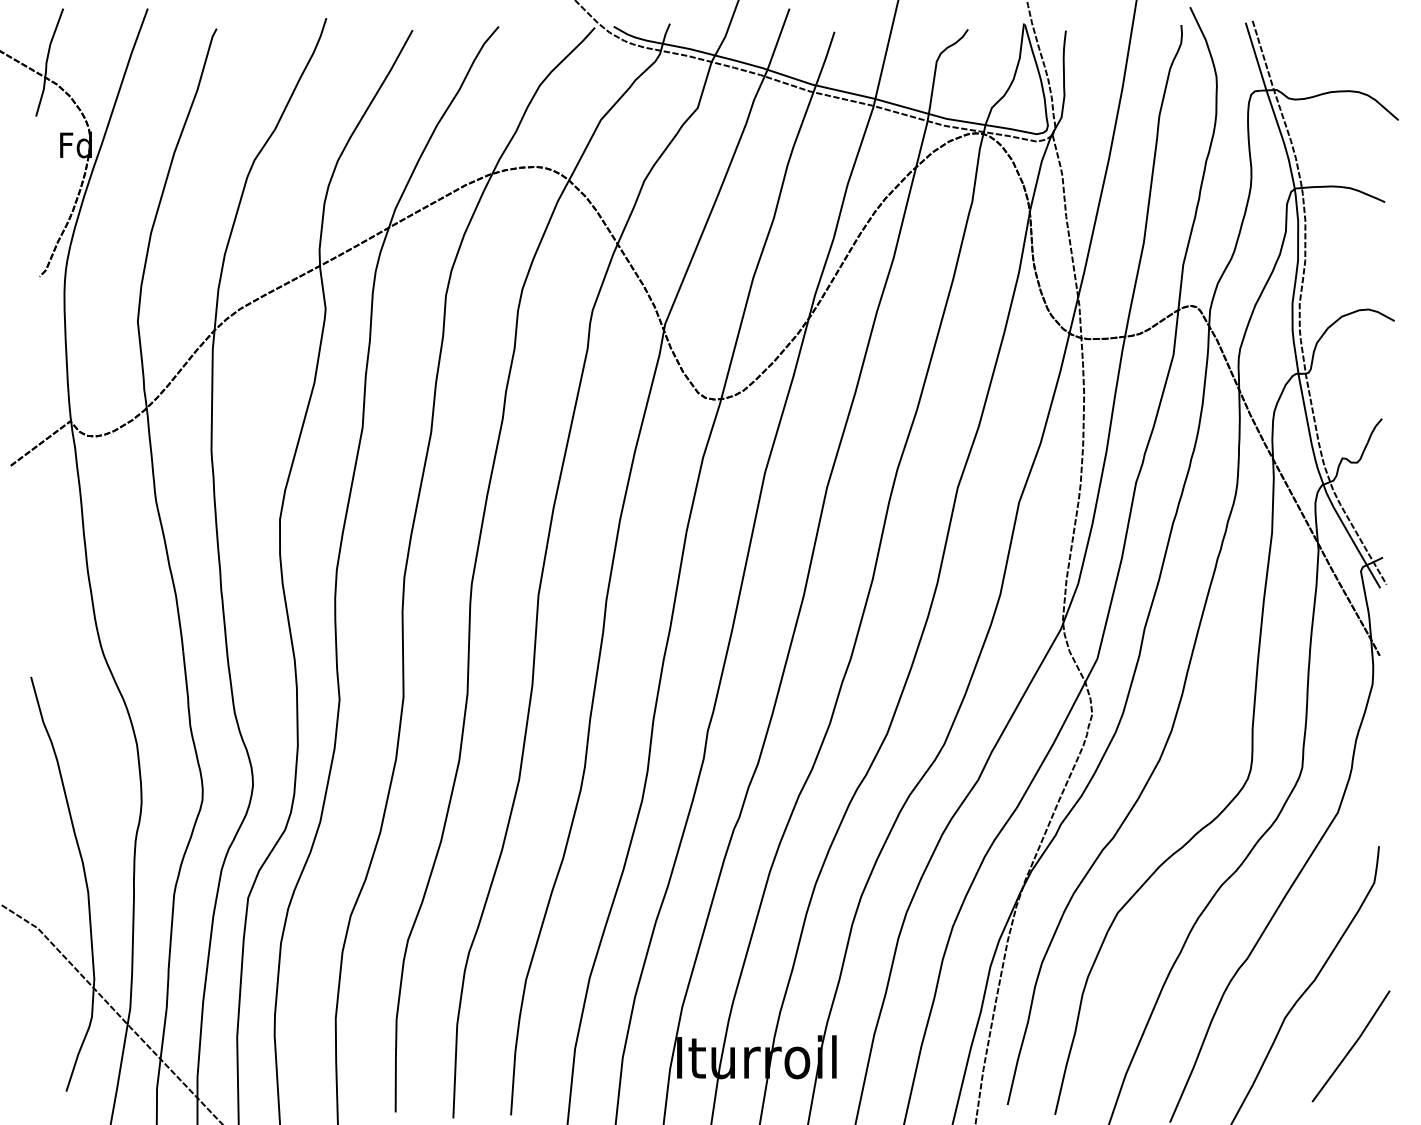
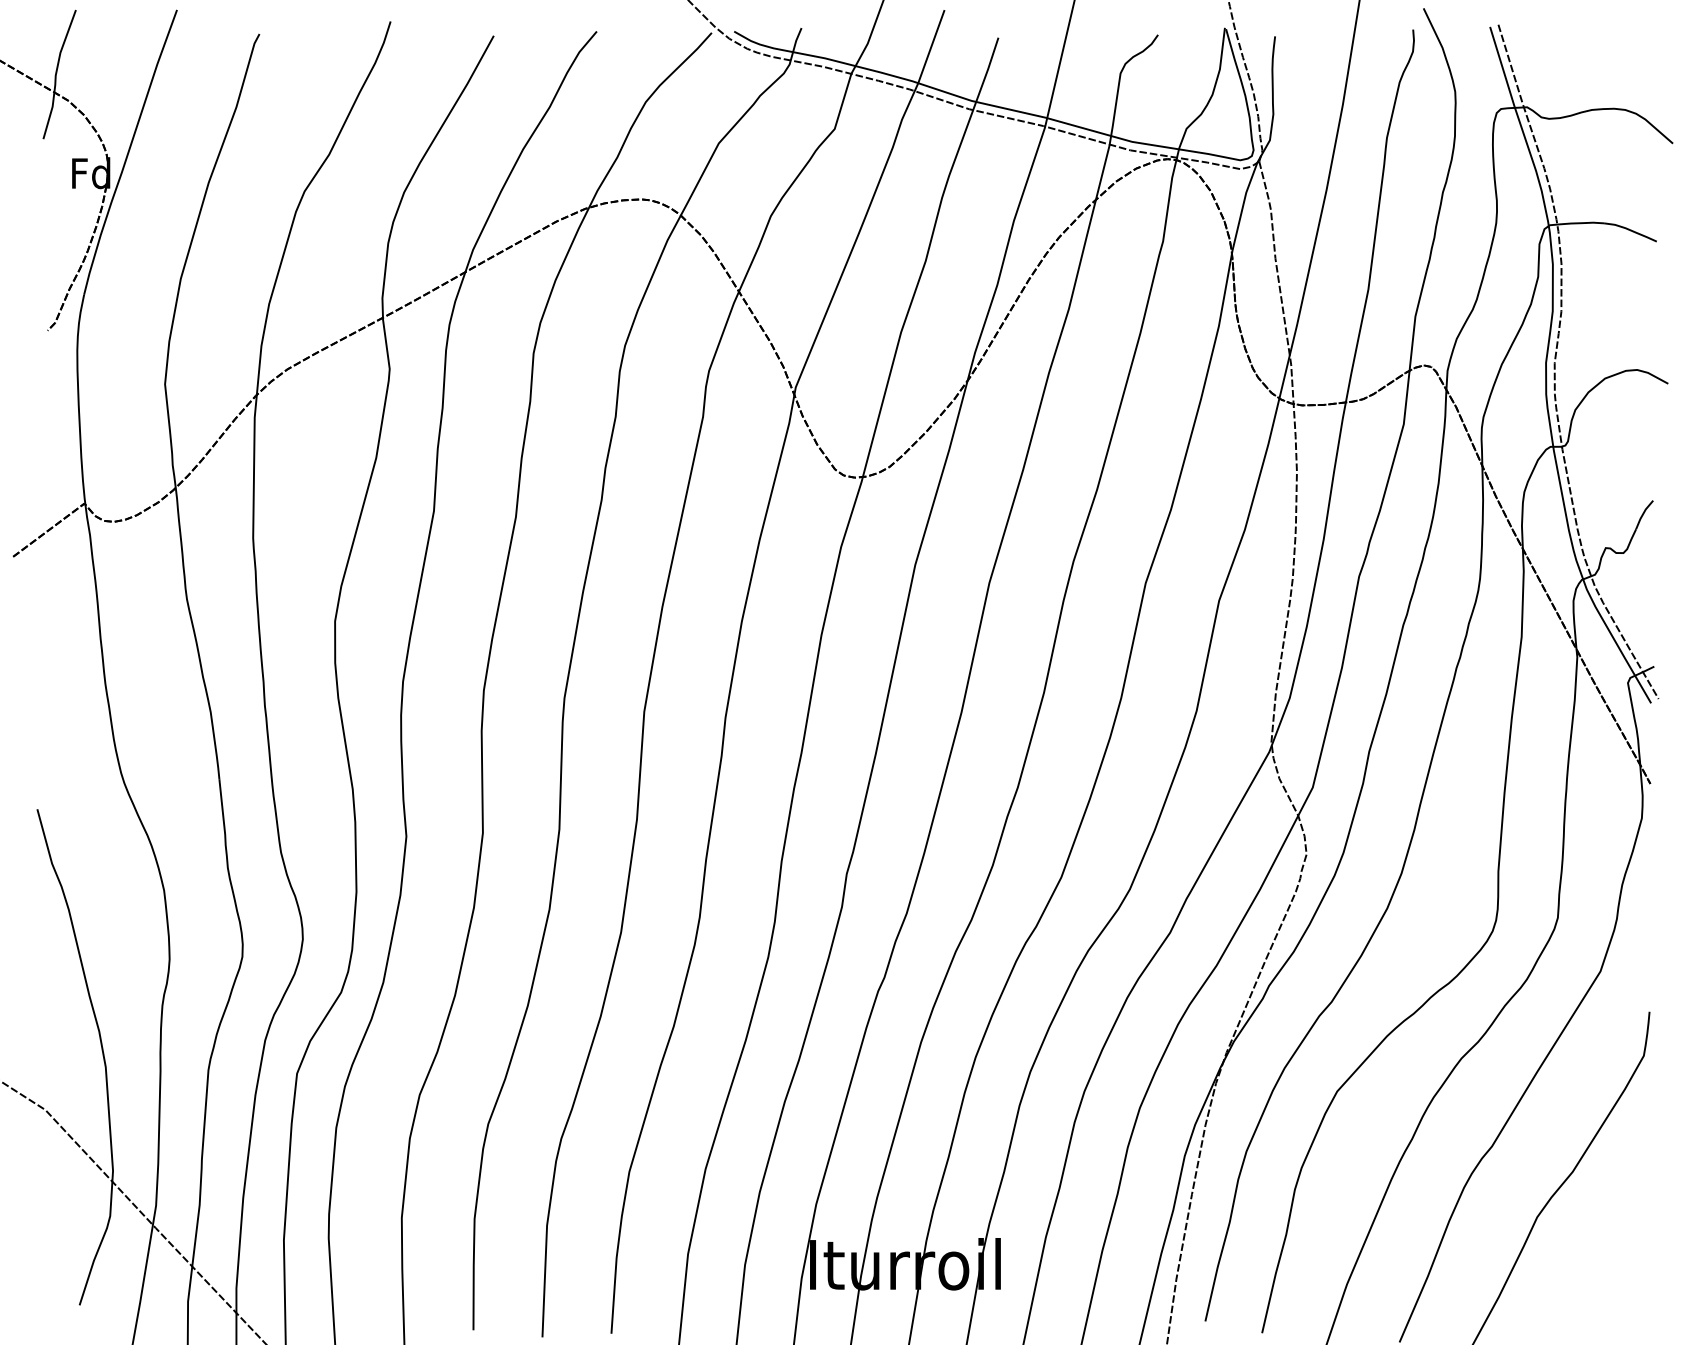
line: (1352, 1046) -> (1617, 1251), removed

